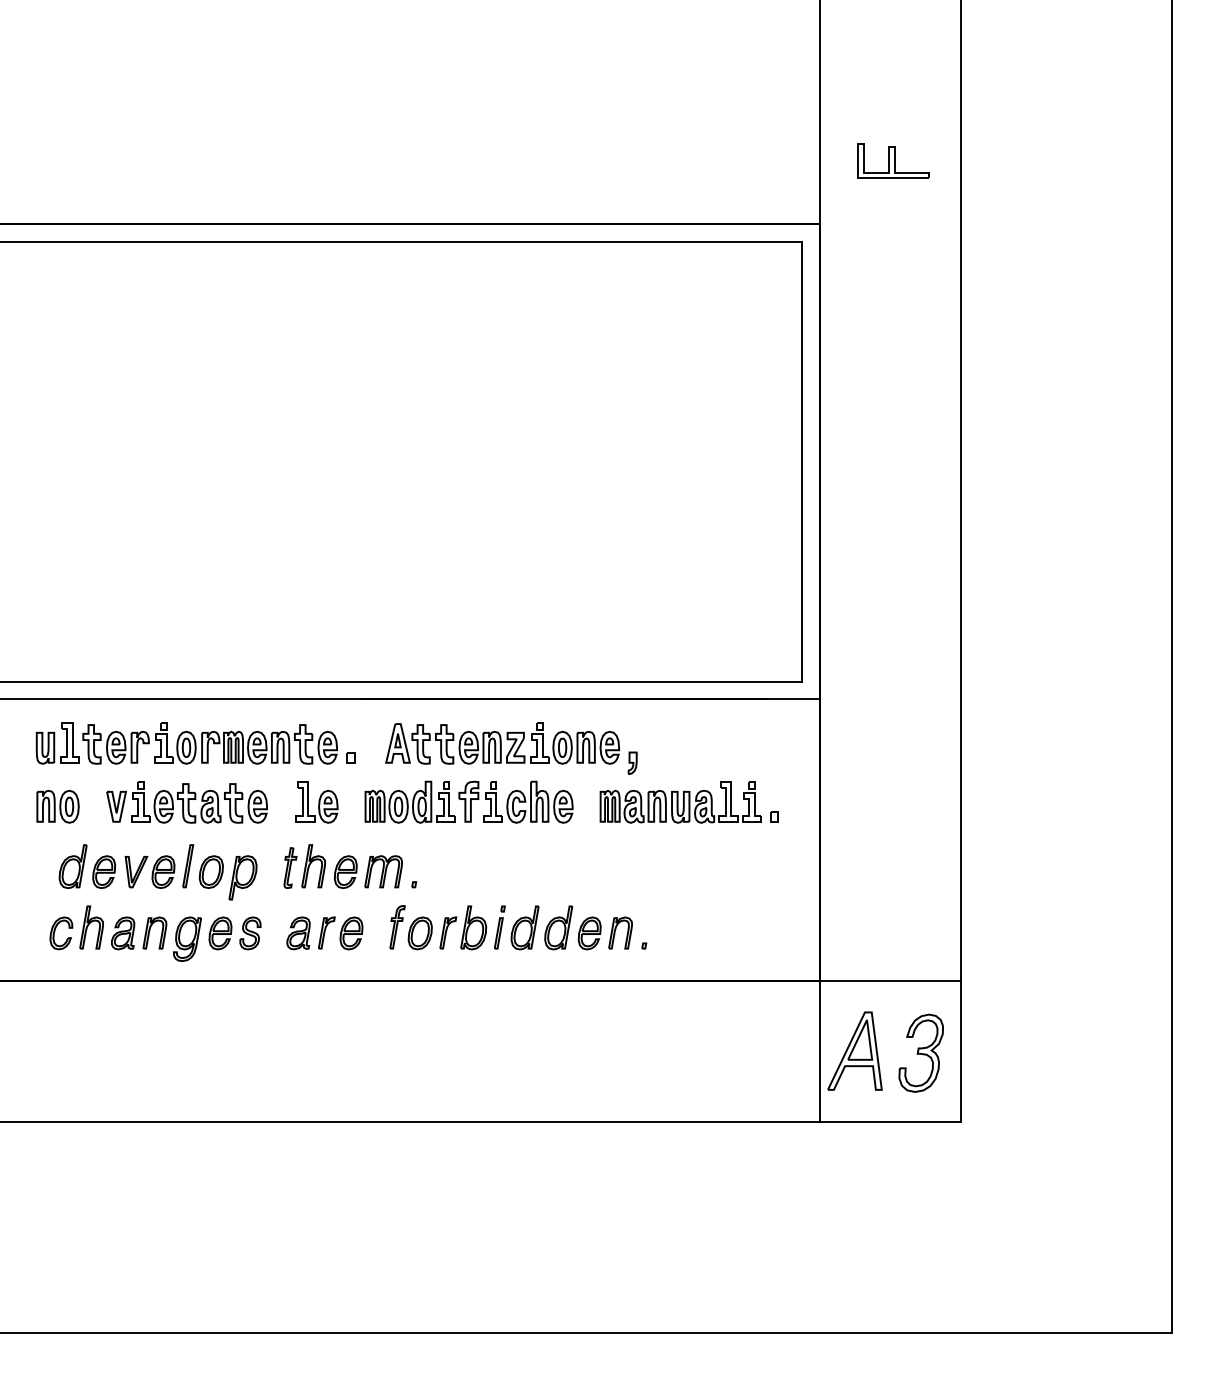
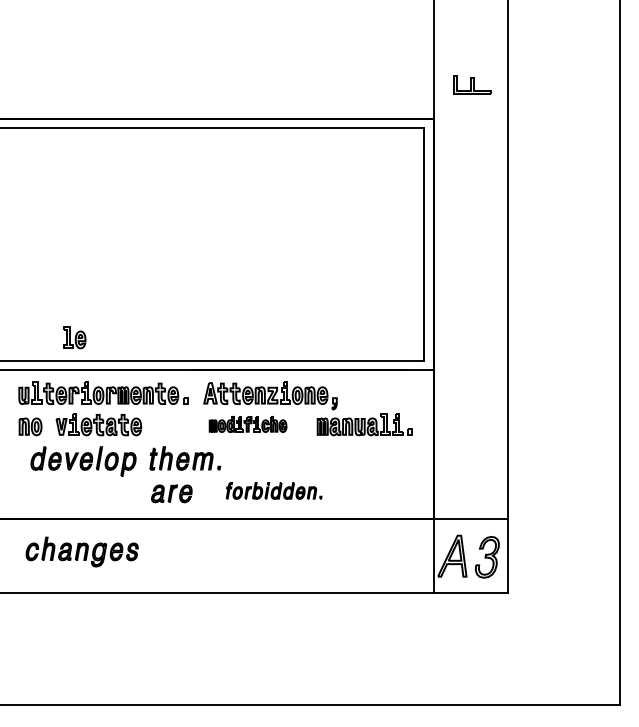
part: (316, 802) -> (74, 337), moved
part: (467, 802) -> (247, 424), size x0.7
part: (517, 926) -> (273, 490), size x0.7
part: (154, 932) -> (81, 551), moved

